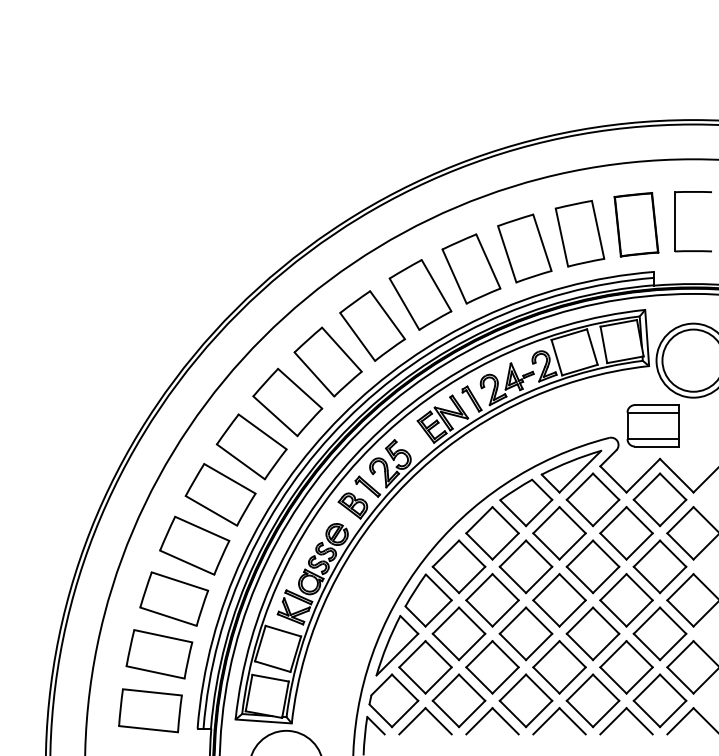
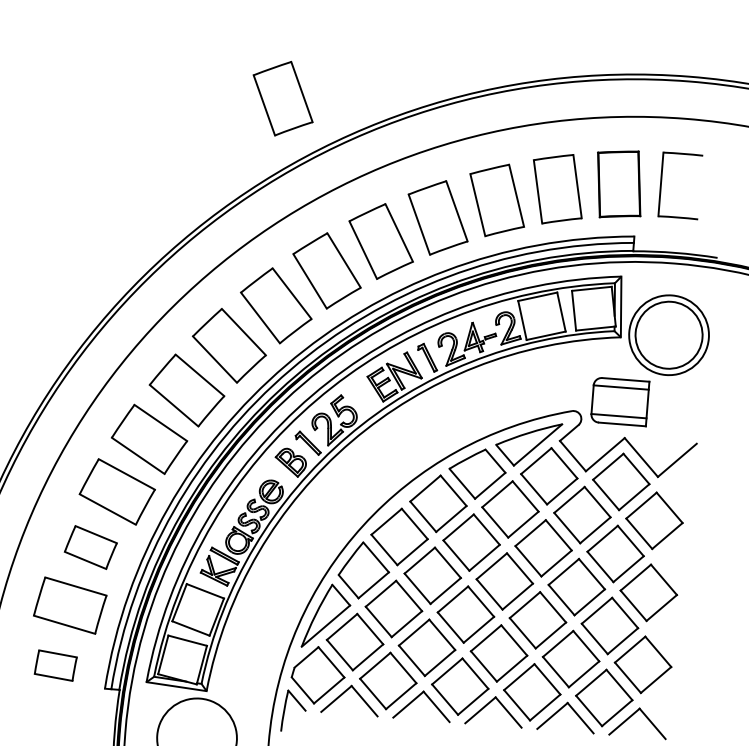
part: (319, 169) -> (283, 98), added
part: (174, 598) -> (91, 546), size x0.7
part: (150, 710) -> (55, 665), size x0.6

